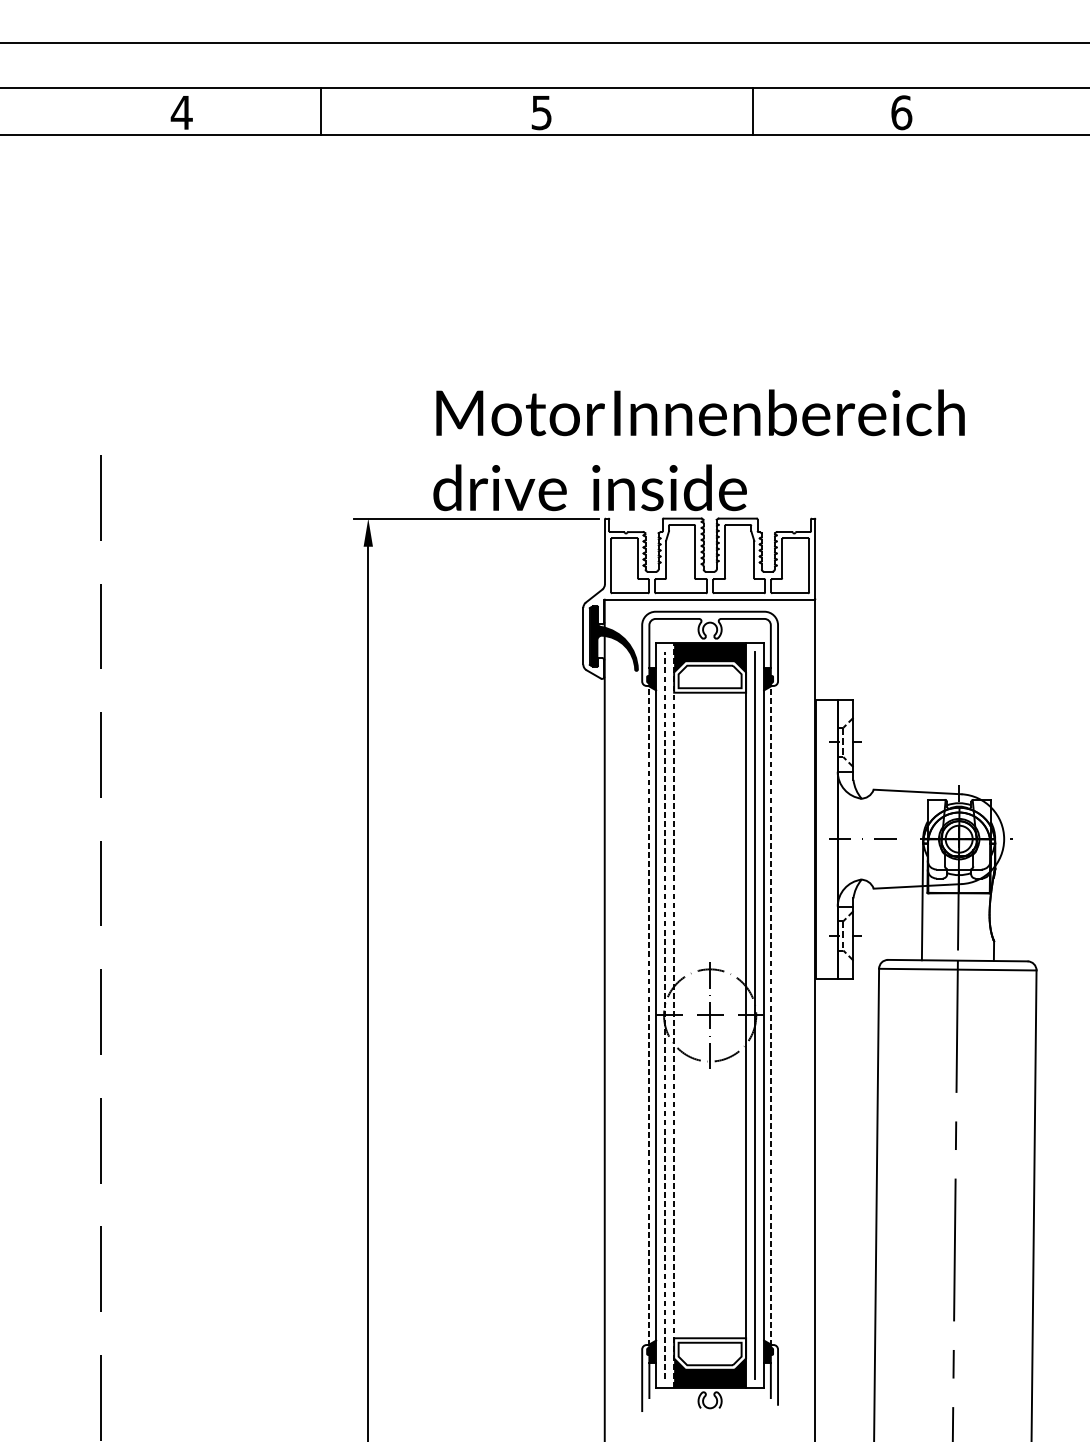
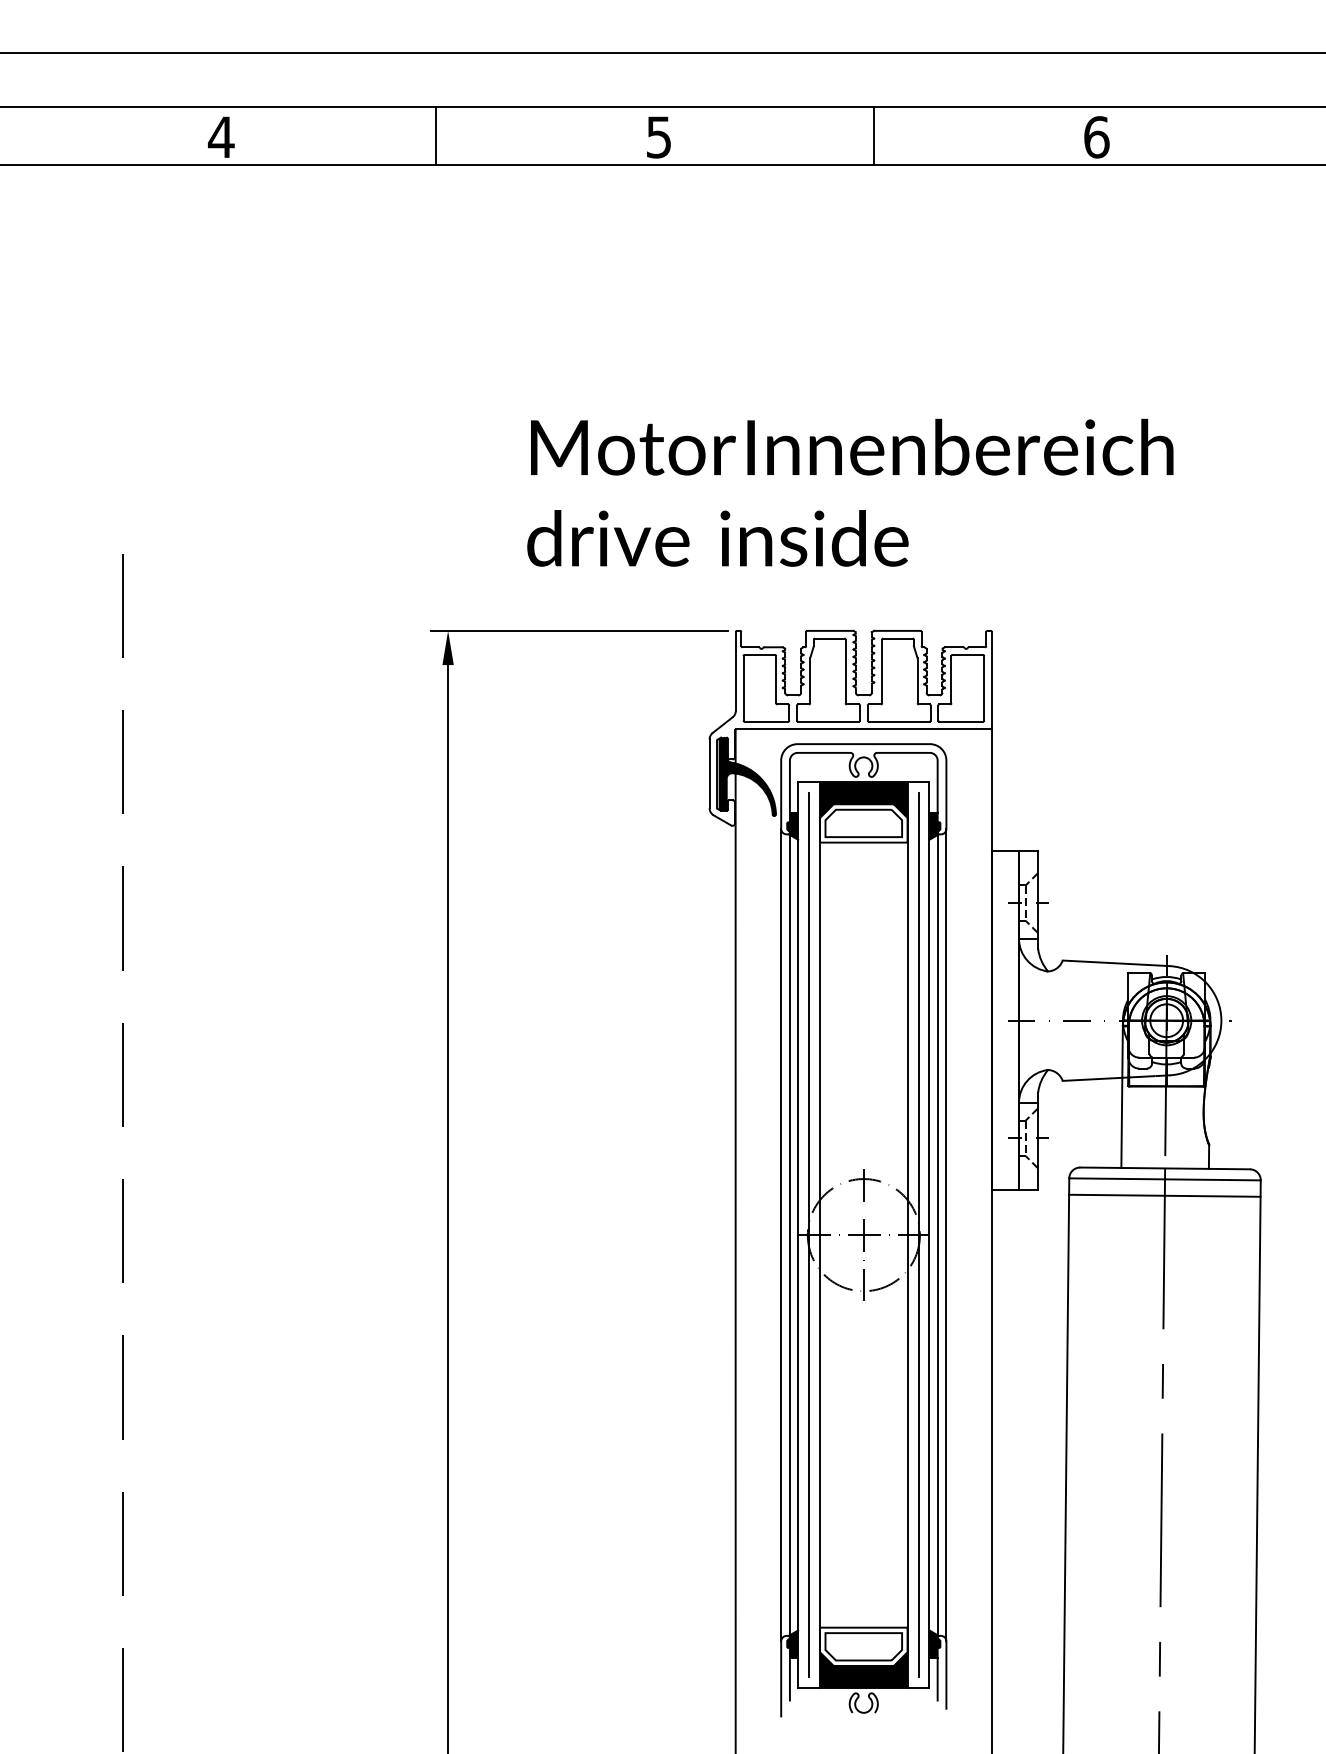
line: (320, 111) -> (436, 135), moved
line: (753, 111) -> (874, 135), moved
text: (699, 450) -> (850, 492), moved
line: (957, 982) -> (1164, 1195), added
line: (642, 1014) -> (781, 1234), added
line: (649, 1014) -> (789, 1234), dashed -> solid
line: (770, 1014) -> (937, 1234), dashed -> solid
line: (778, 1014) -> (946, 1234), added
line: (665, 1015) -> (809, 1235), dashed -> solid
line: (674, 1015) -> (820, 1235), dashed -> solid

